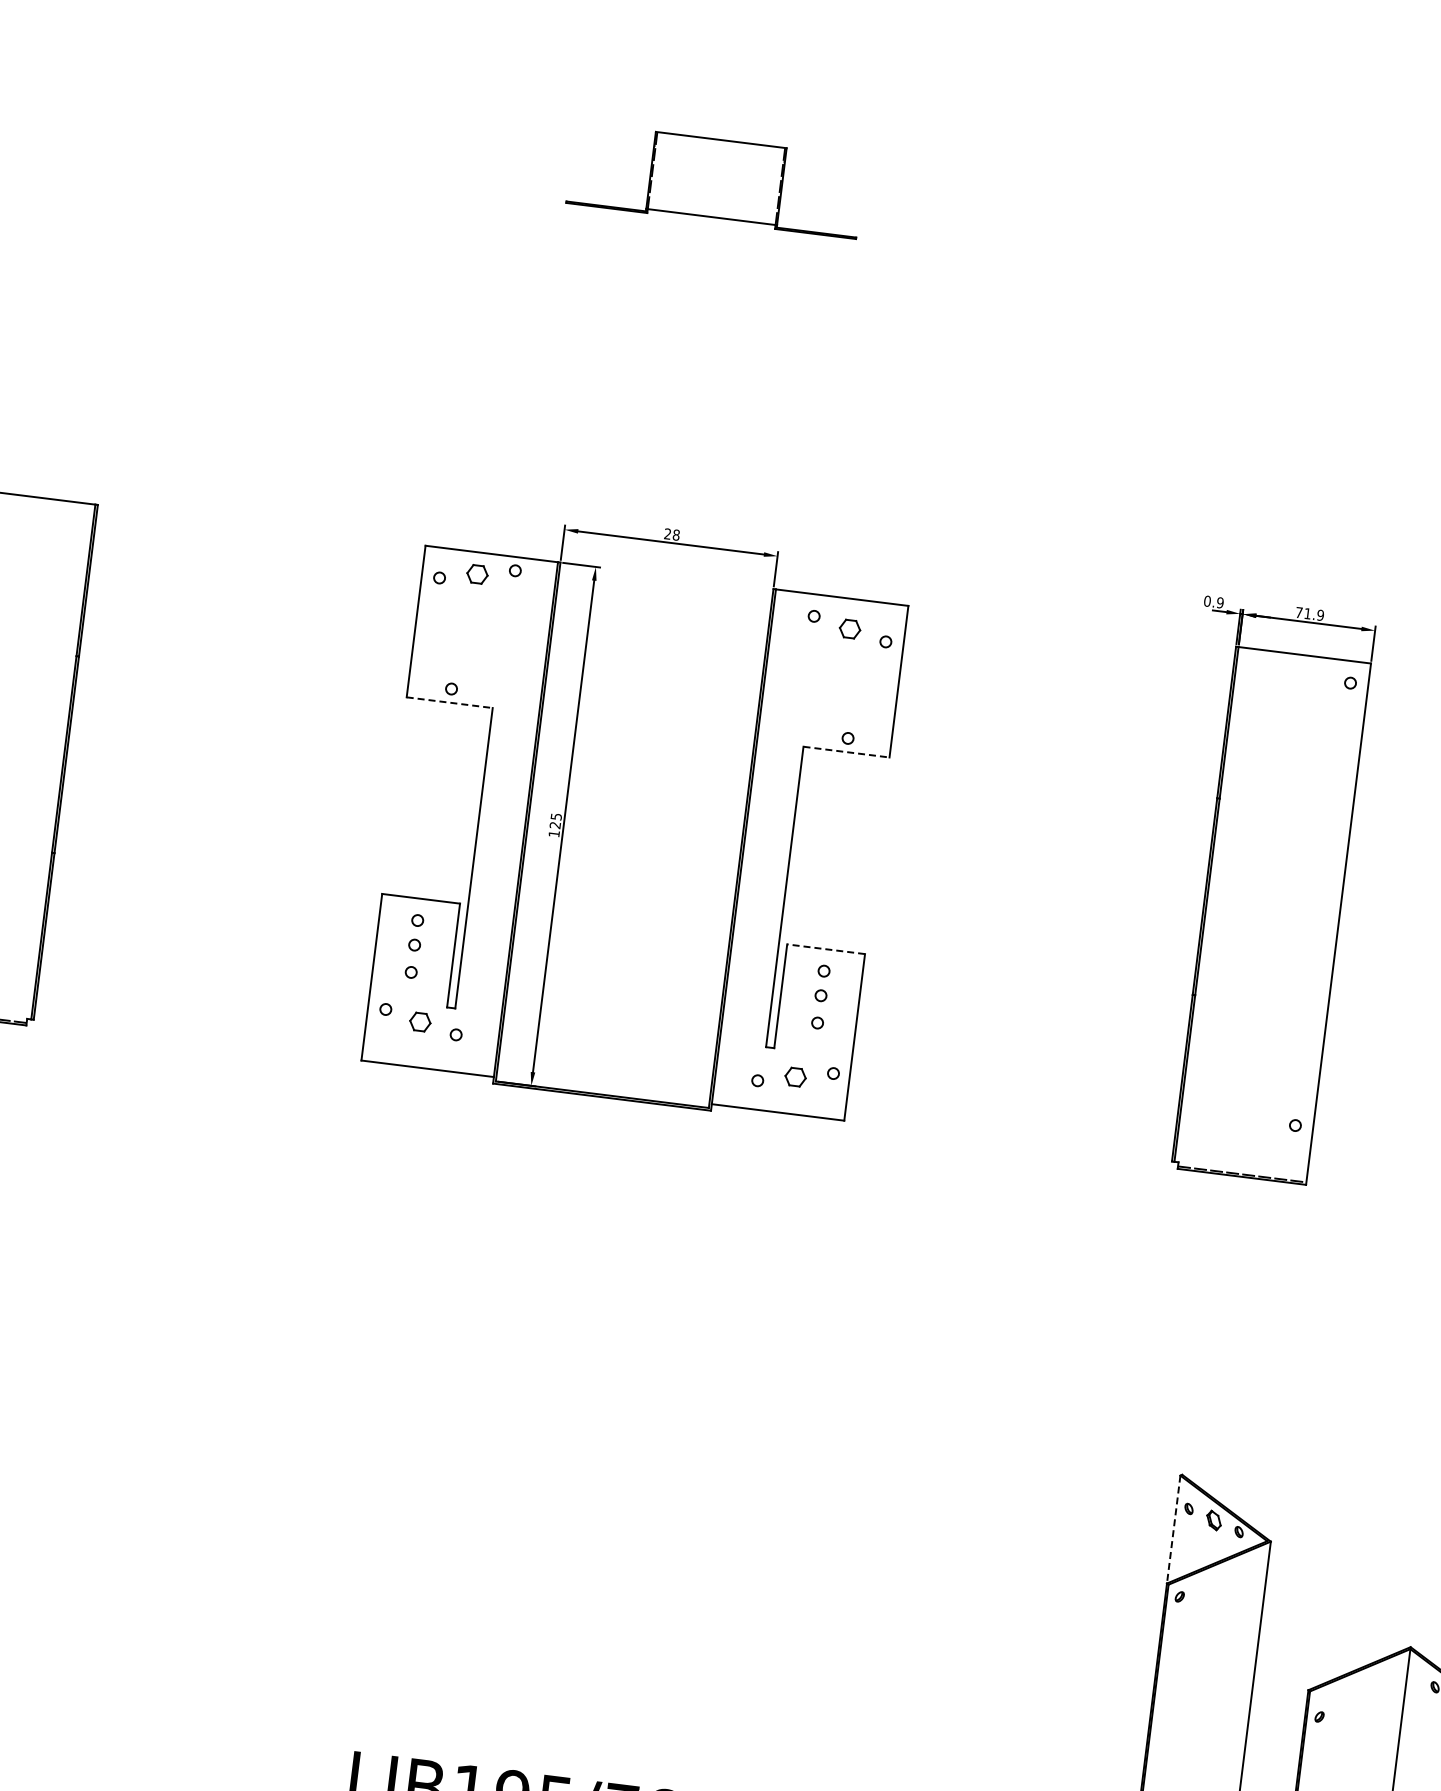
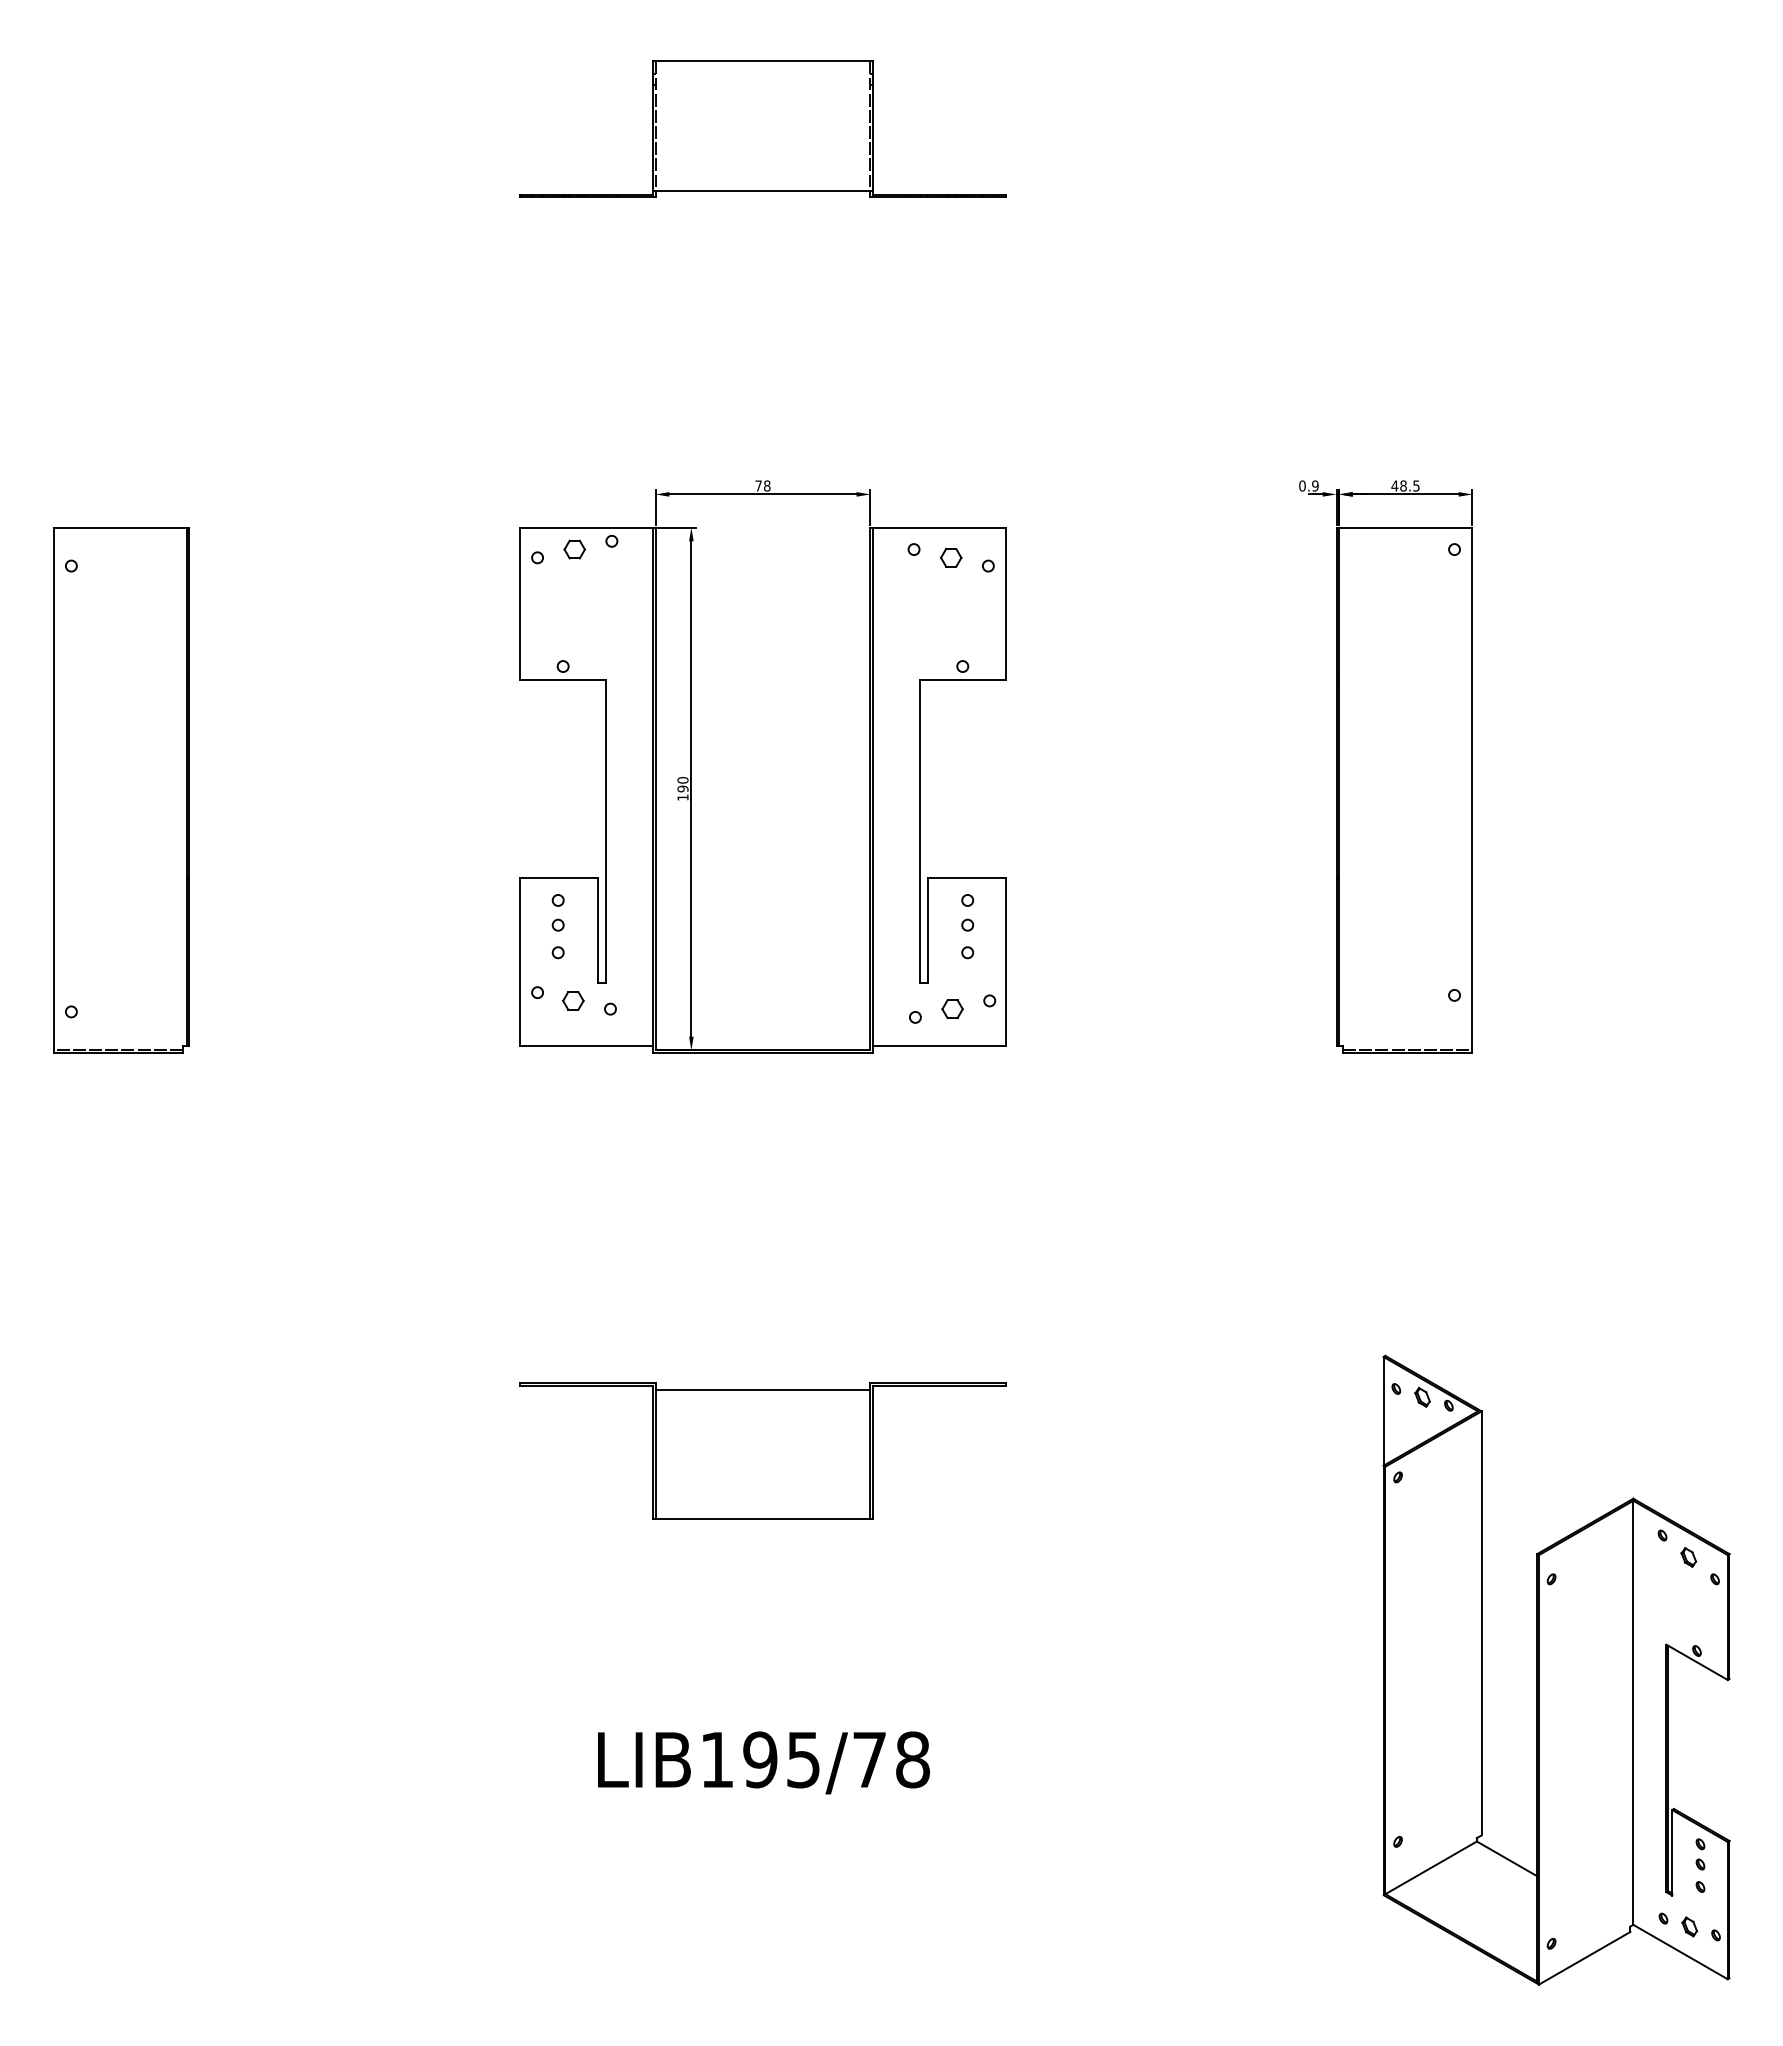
part: (715, 179) -> (762, 128), size x1.67
text: (667, 533) -> (758, 485), 28 -> 78
text: (1309, 613) -> (1405, 485), 71.9 -> 48.5
line: (450, 702) -> (563, 680), dashed -> solid
line: (847, 752) -> (963, 680), dashed -> solid
text: (555, 820) -> (682, 784), 125 -> 190
line: (825, 949) -> (966, 878), dashed -> solid
part: (552, 1491) -> (762, 1450), added
line: (1173, 1529) -> (1383, 1411), dashed -> solid

